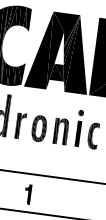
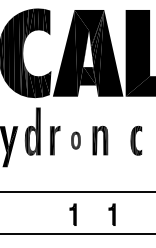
part: (38, 128) -> (75, 140), size x0.6
part: (78, 128) -> (119, 134), removed
part: (62, 198) -> (111, 214), added

